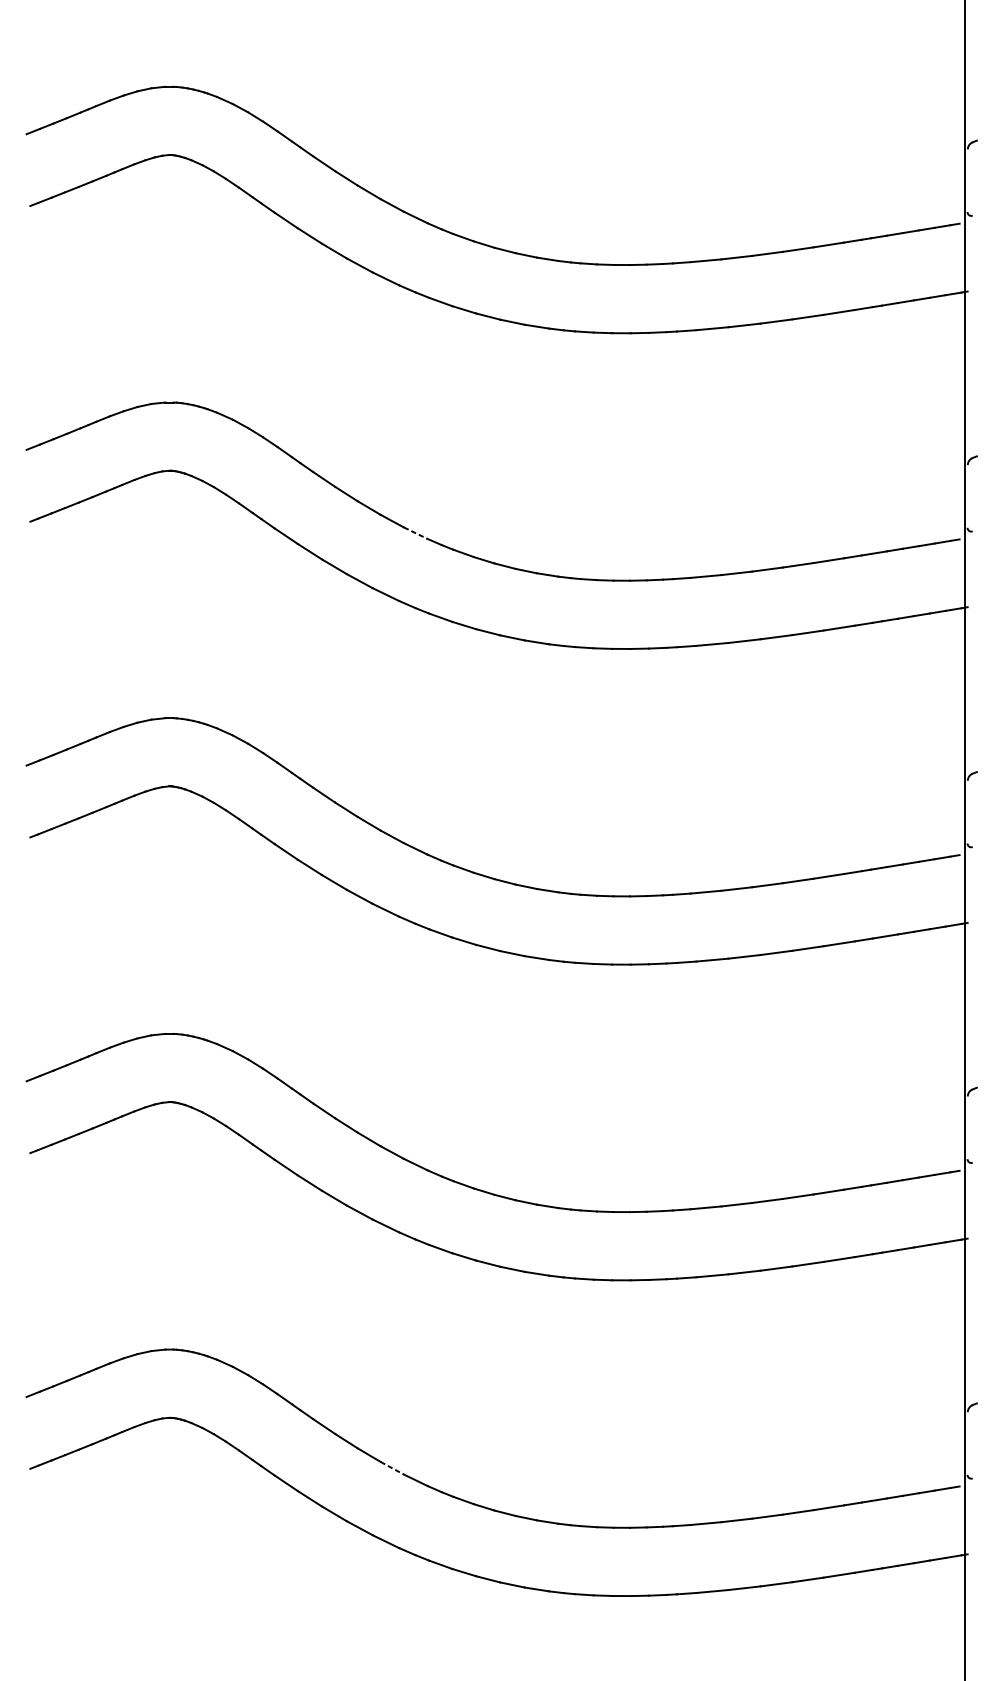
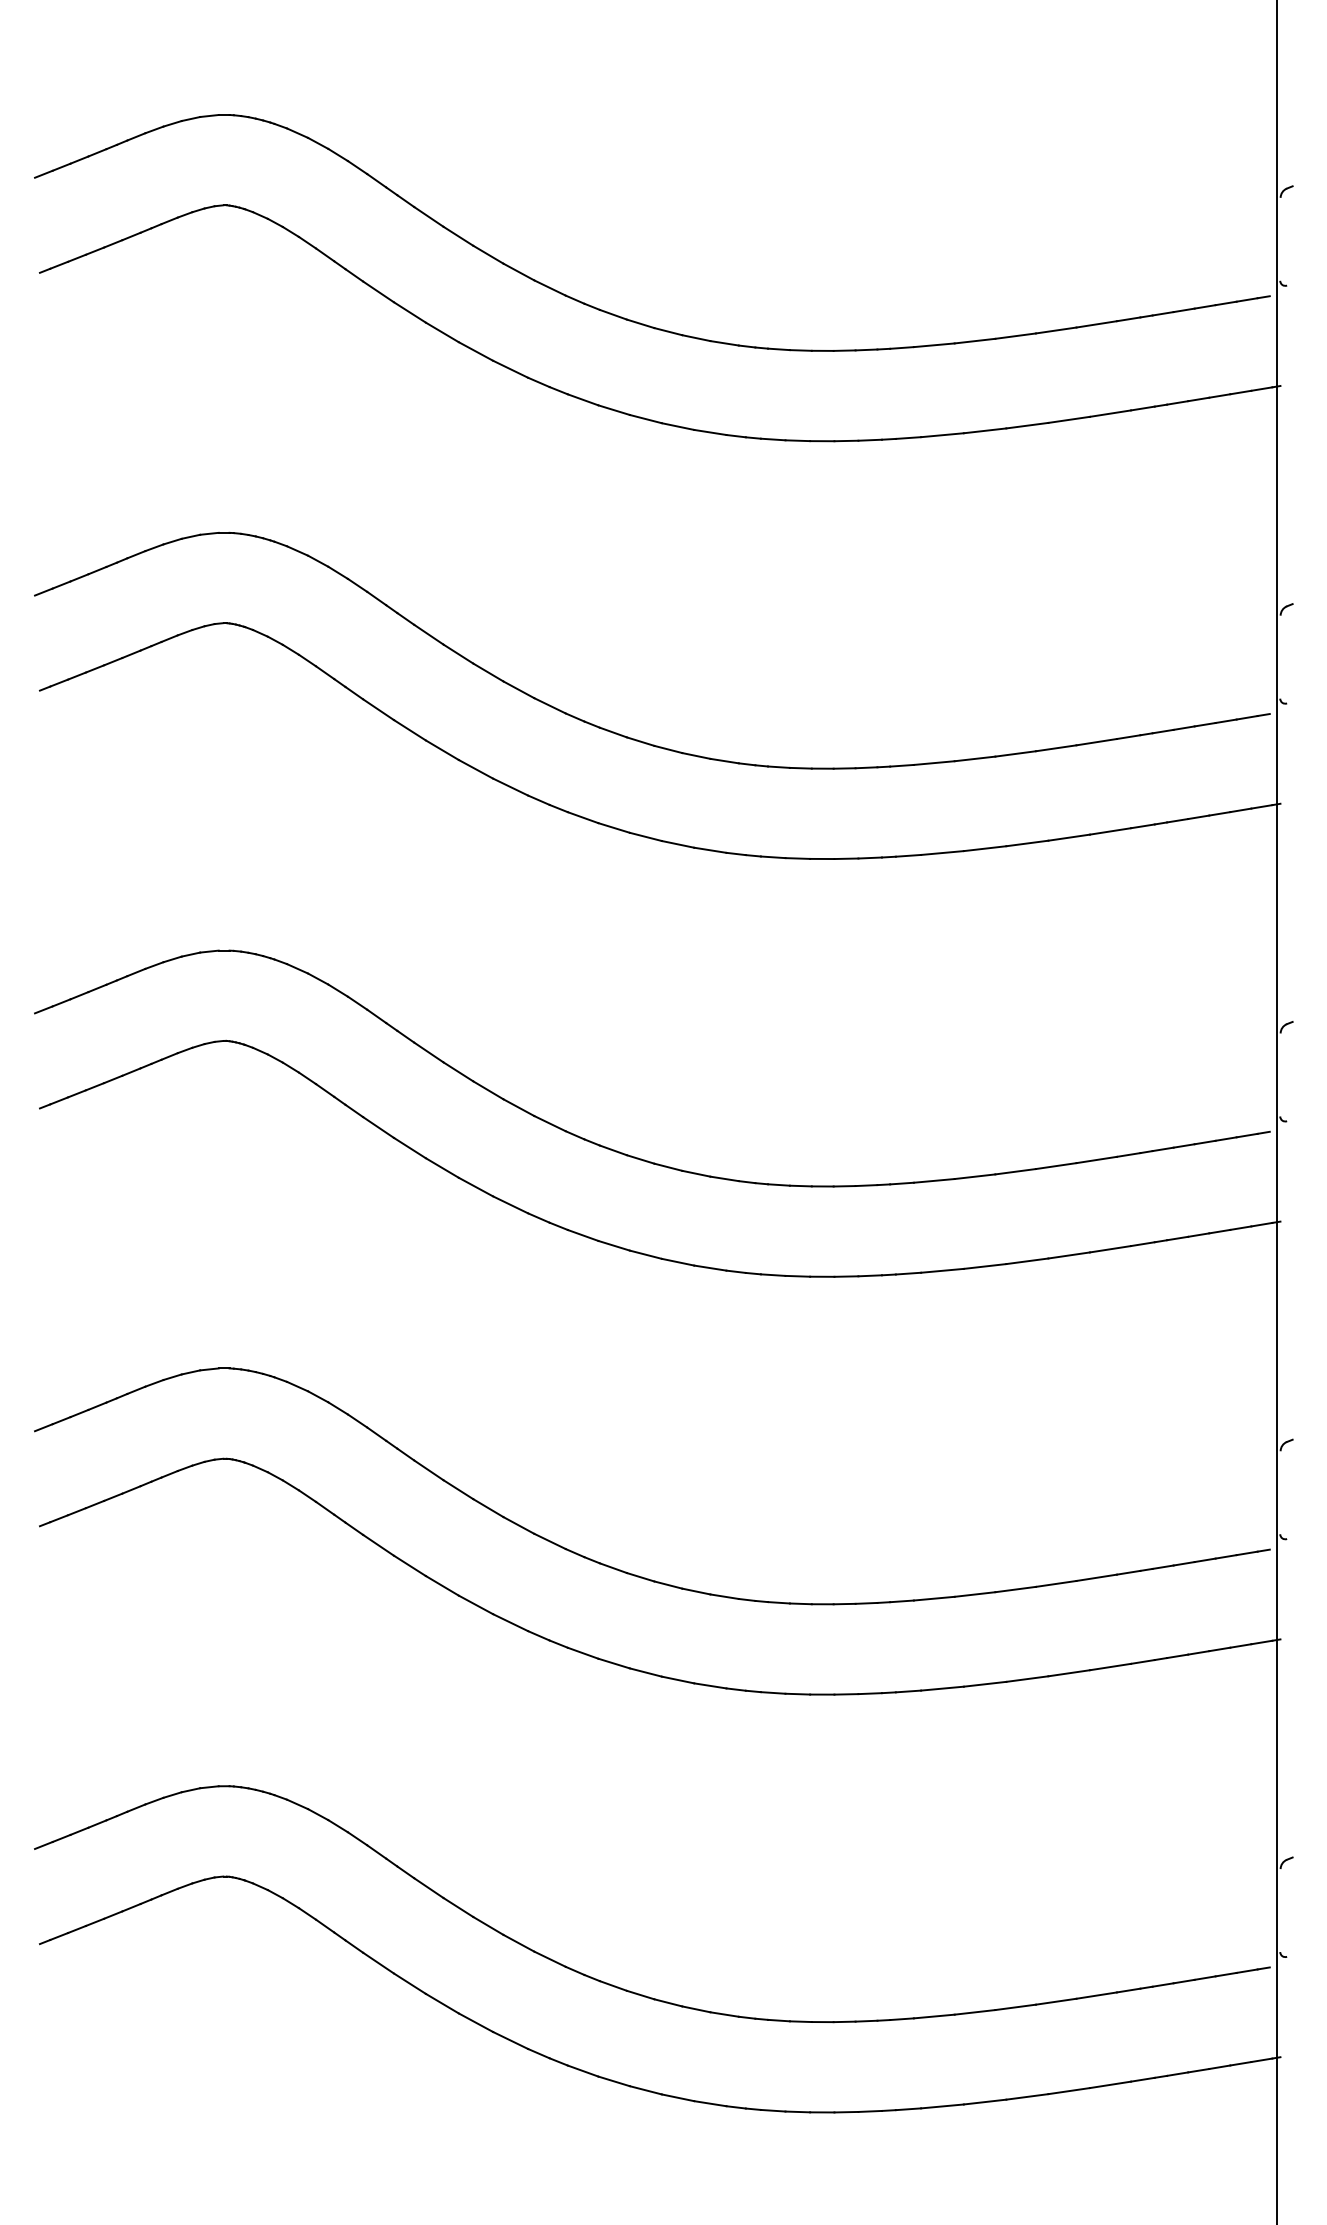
line: (416, 532) -> (550, 705), dashed -> solid
line: (391, 1468) -> (518, 1943), dashed -> solid

